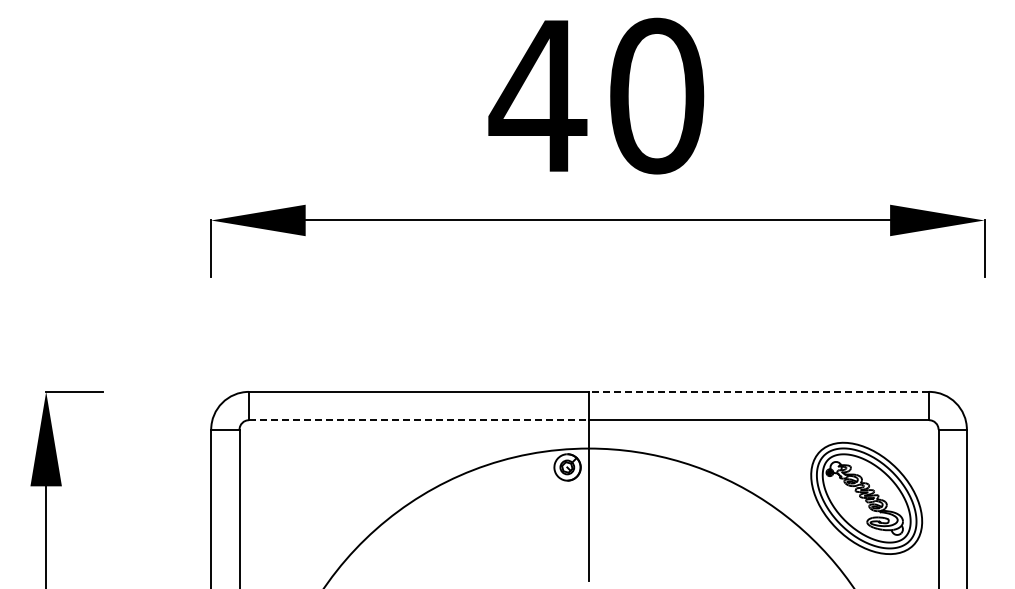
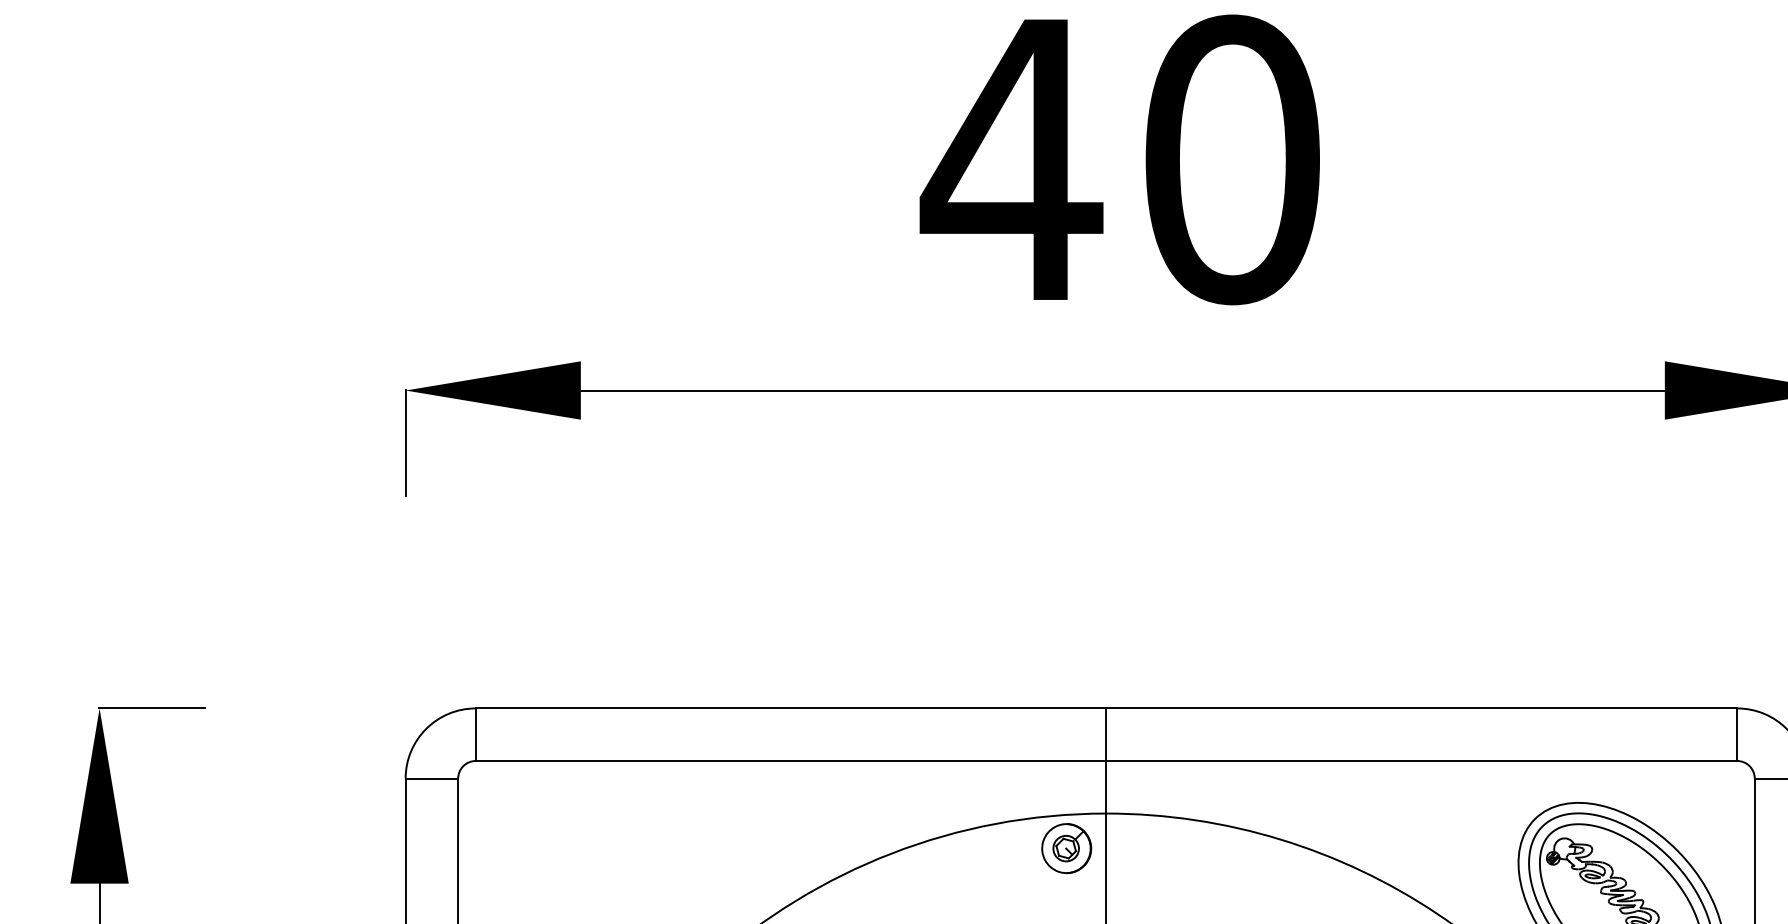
line: (758, 391) -> (1420, 707), dashed -> solid
line: (419, 420) -> (791, 761), dashed -> solid

